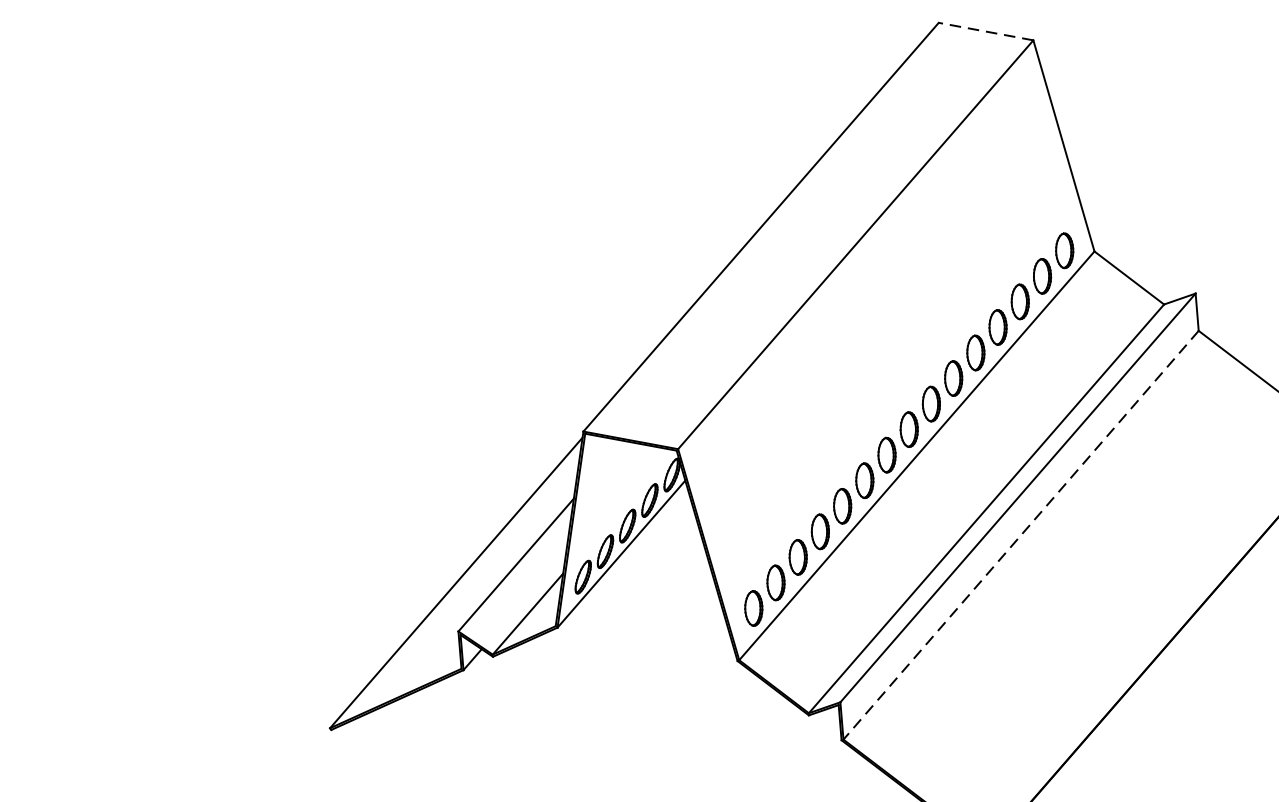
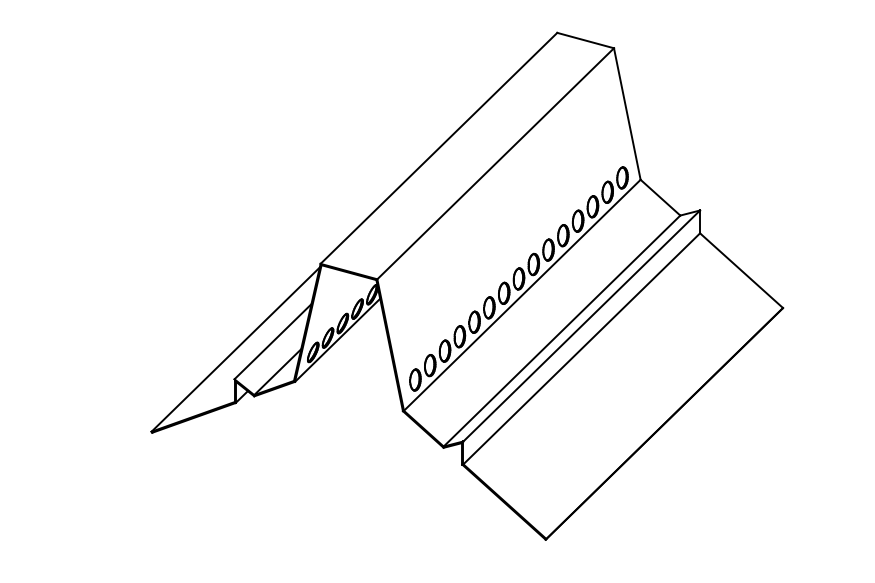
line: (985, 31) -> (585, 40), dashed -> solid
line: (1020, 536) -> (581, 349), dashed -> solid

